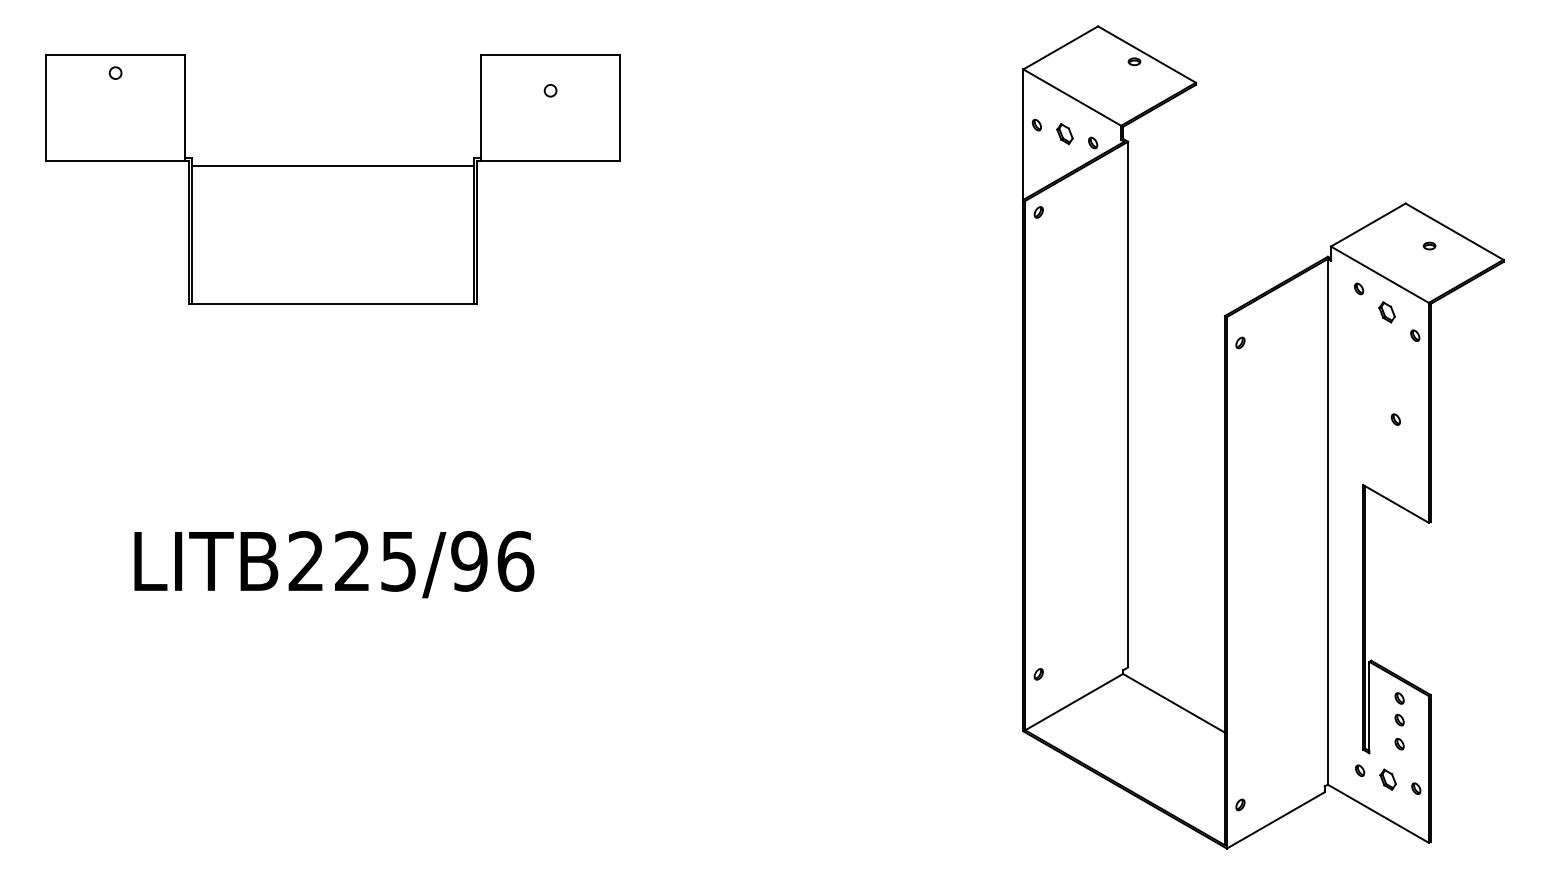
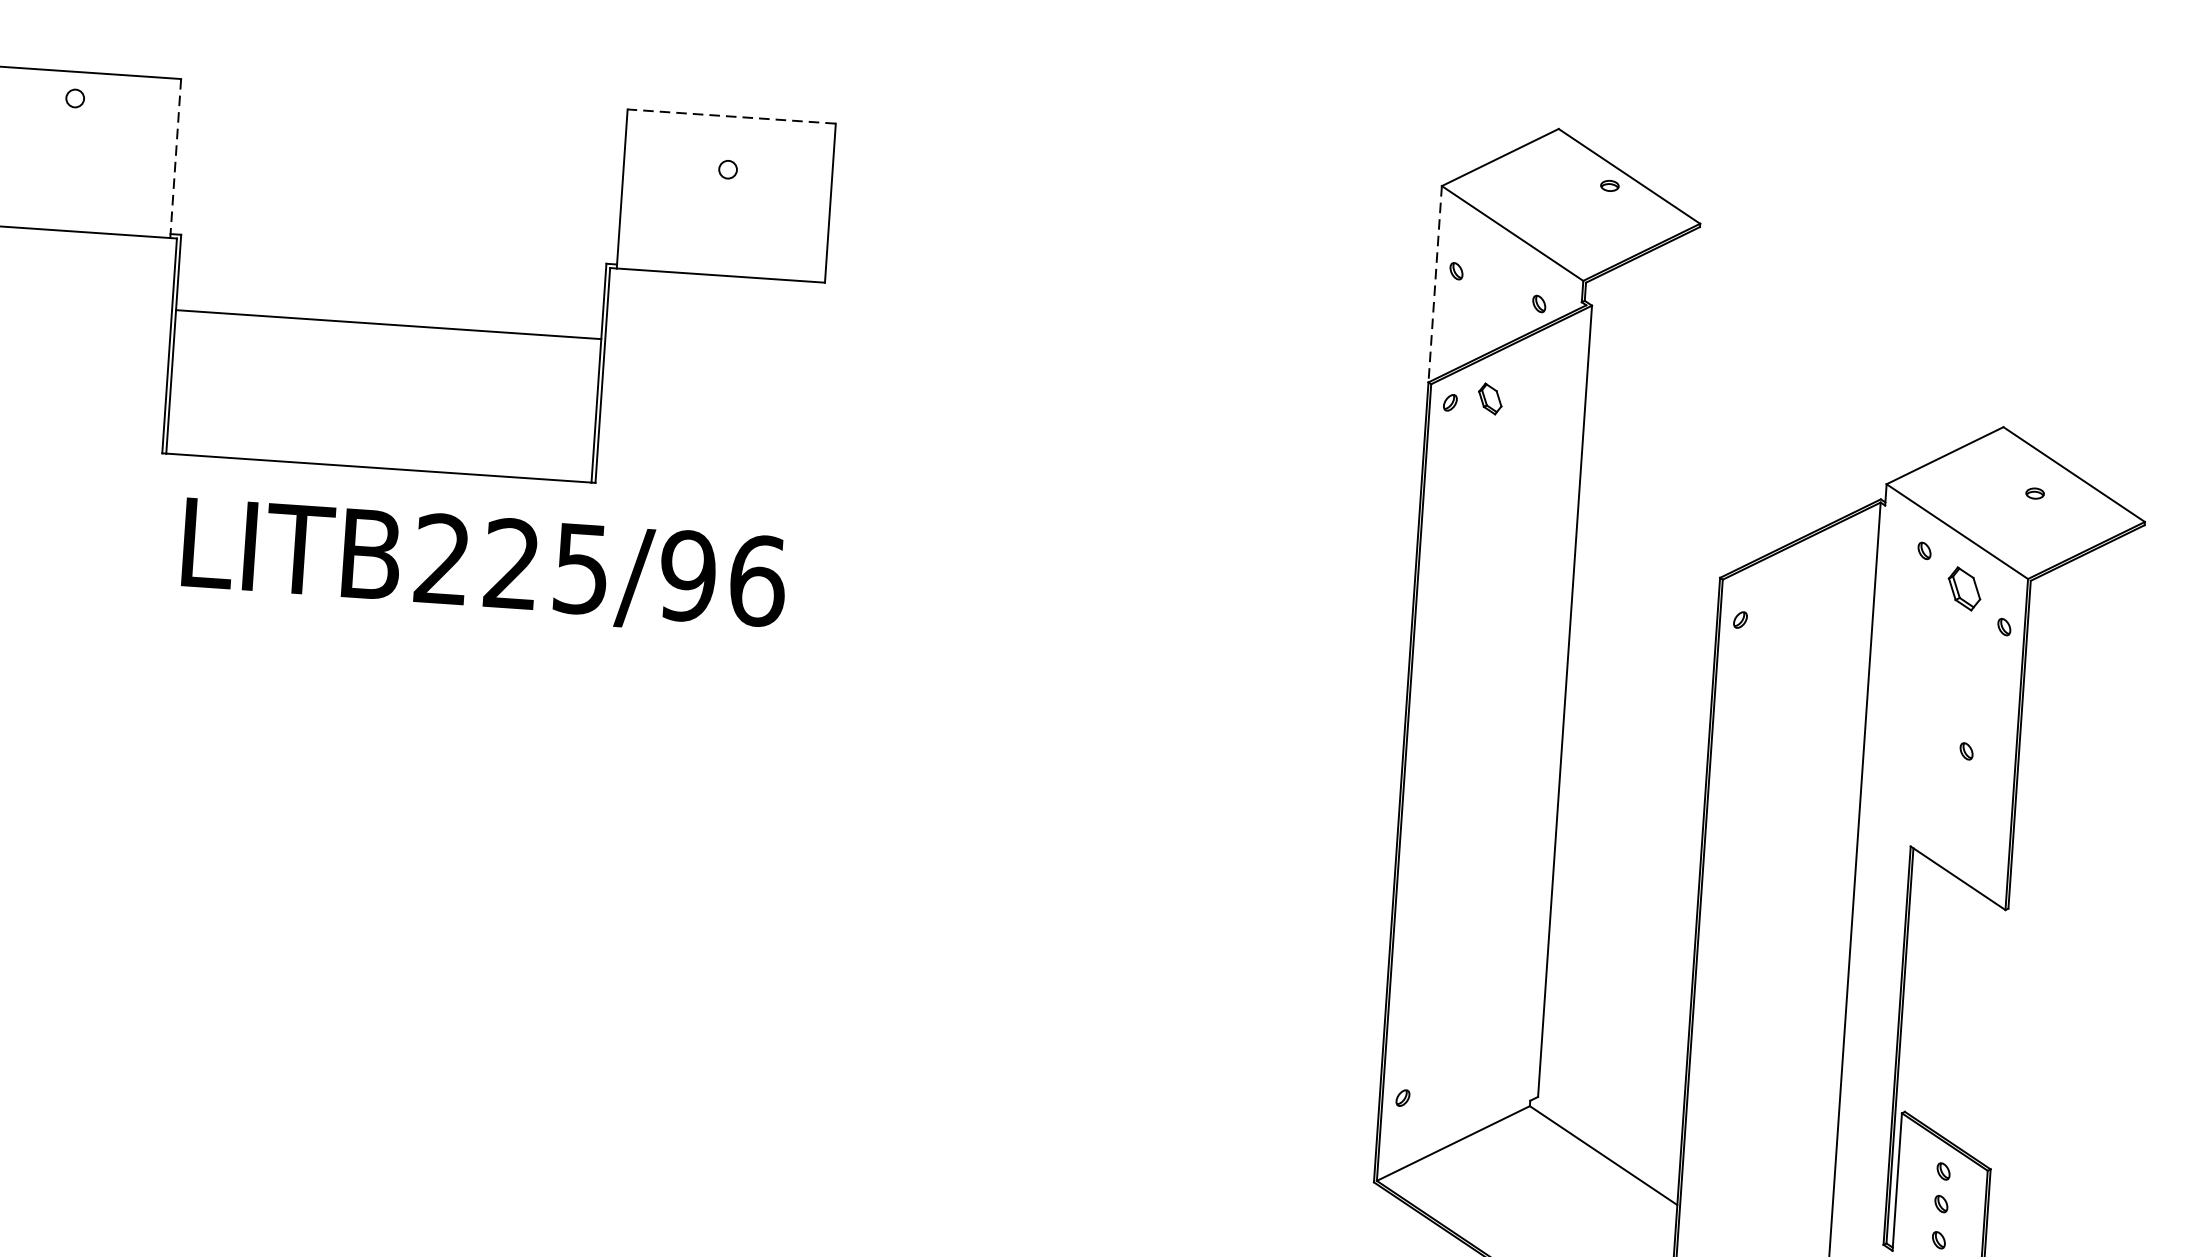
line: (550, 55) -> (731, 116), solid -> dashed
line: (184, 108) -> (175, 158), solid -> dashed
part: (1064, 134) -> (1489, 399), moved
line: (1023, 135) -> (1435, 285), solid -> dashed
line: (332, 165) -> (387, 324), moved
part: (1386, 312) -> (1963, 589), size x1.4
text: (334, 564) -> (484, 566), moved

